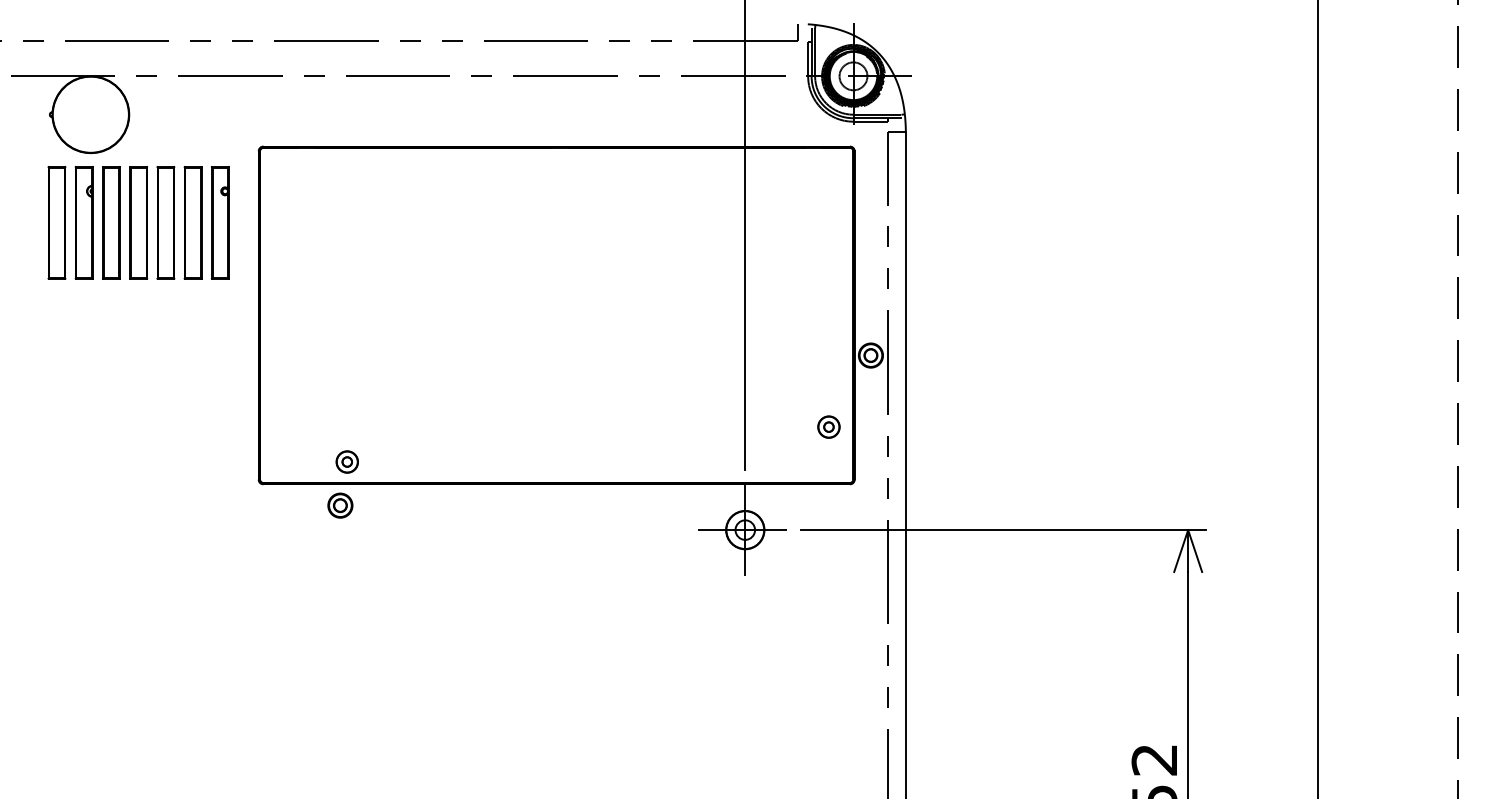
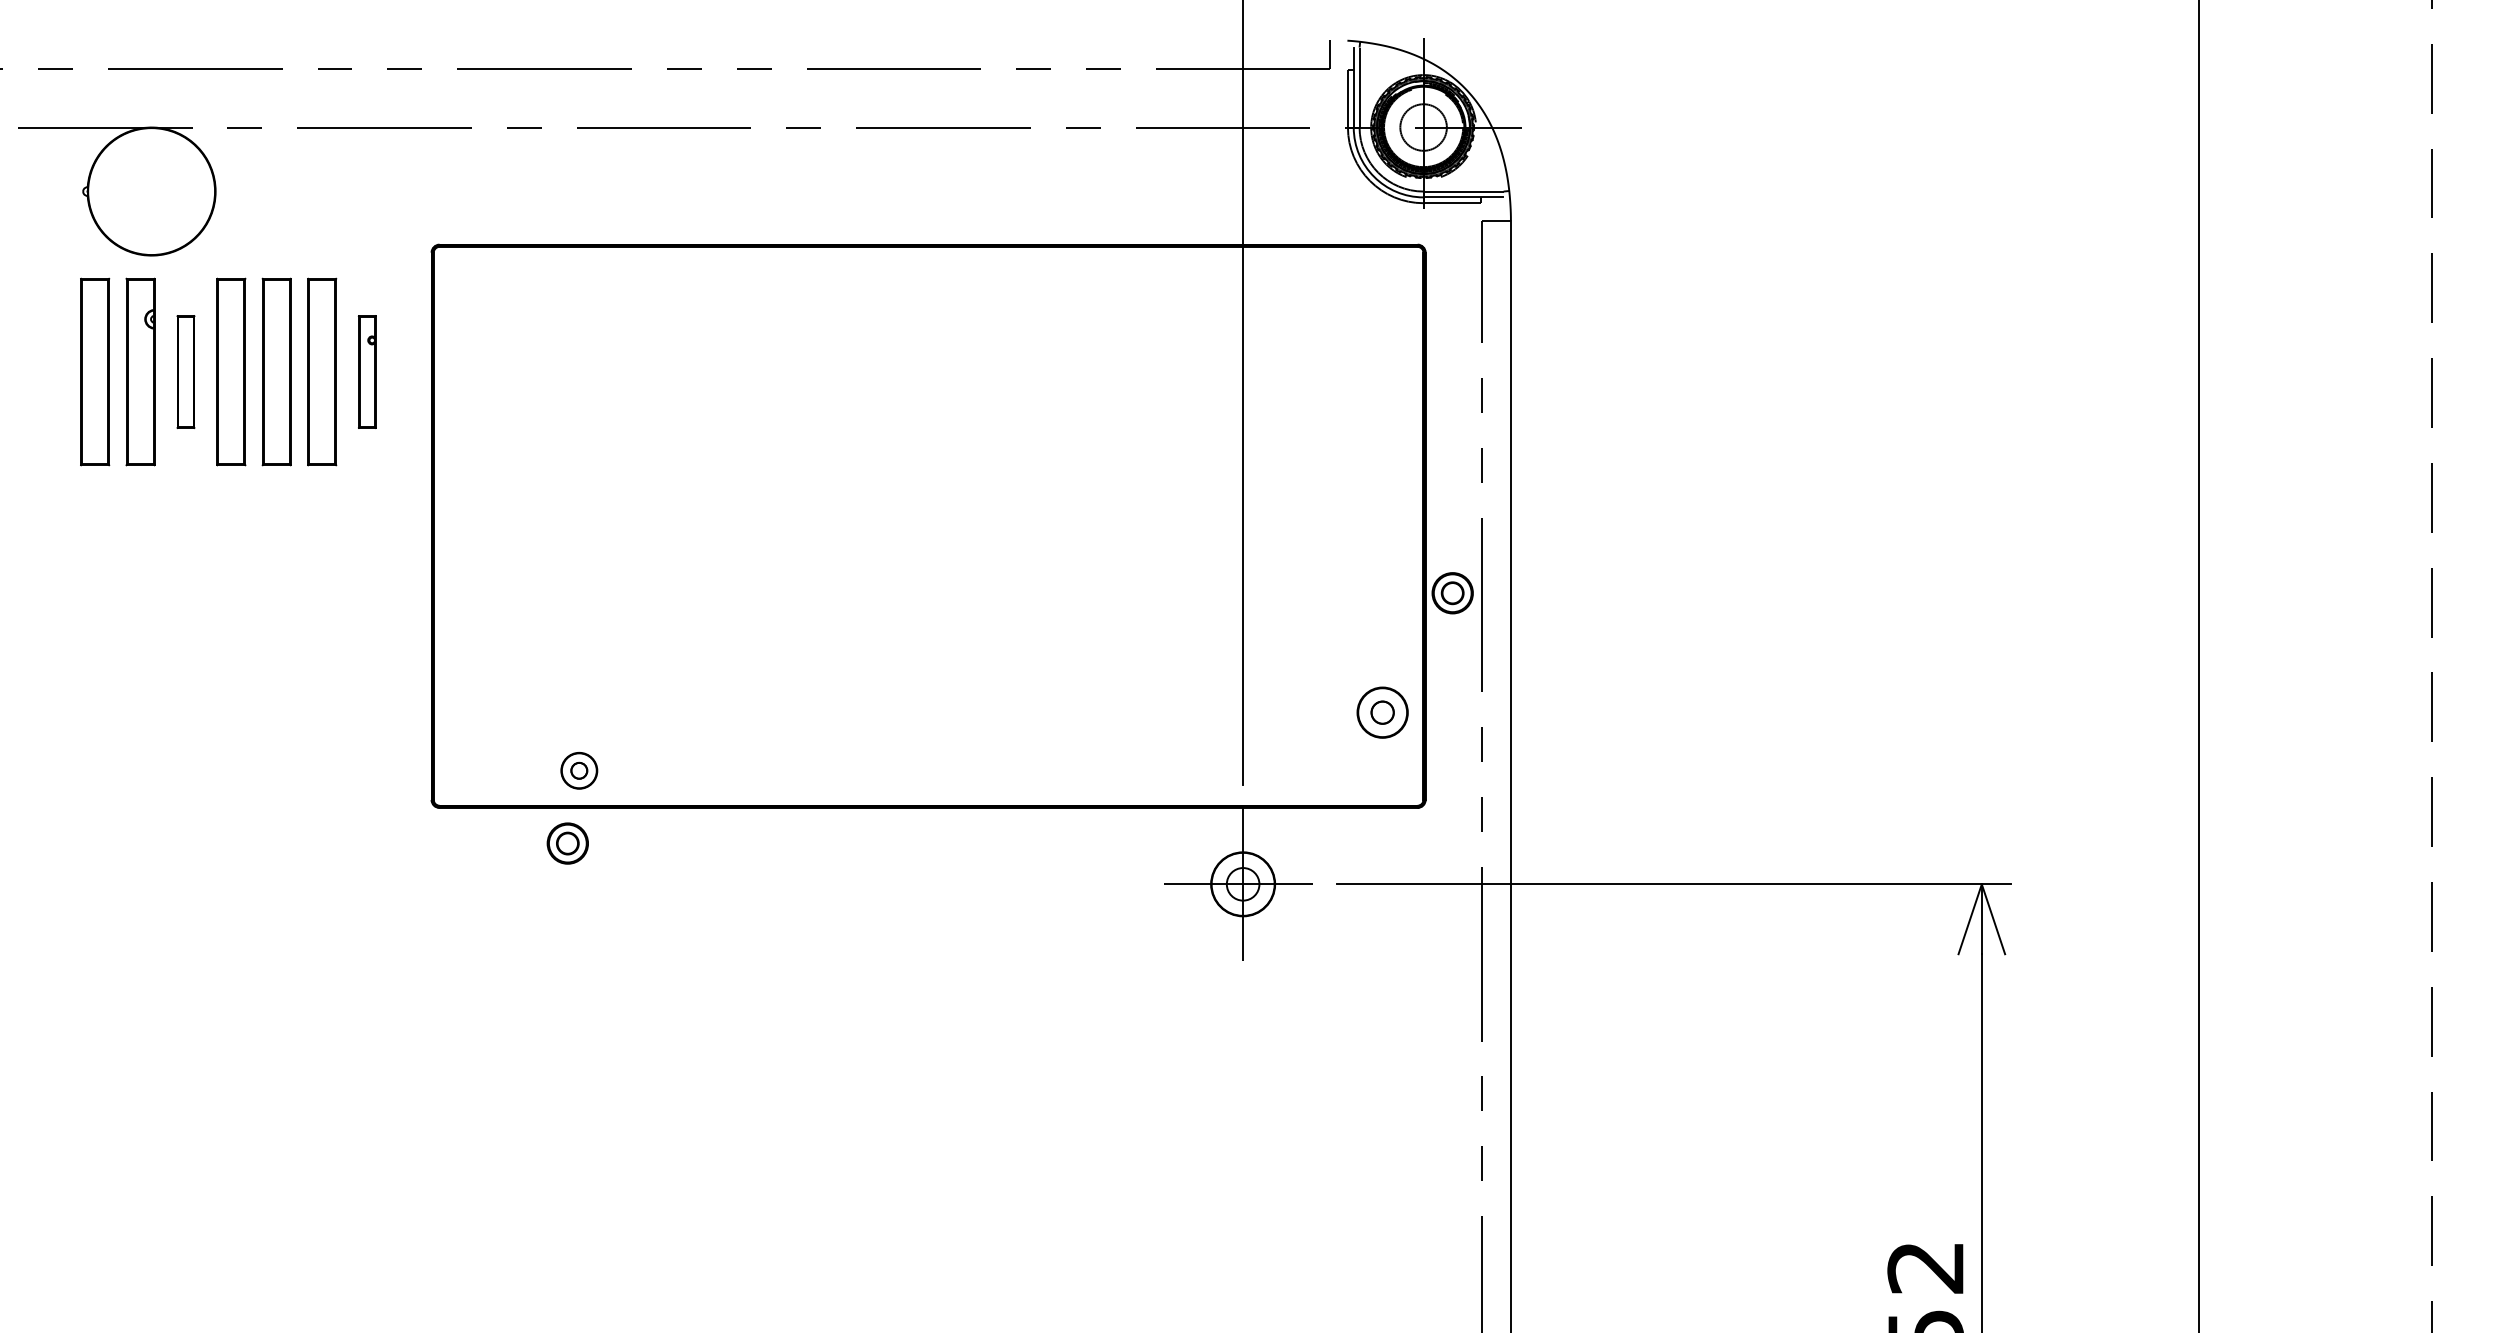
part: (111, 222) -> (186, 371), size x0.6
part: (219, 222) -> (366, 371), size x0.6
part: (828, 426) -> (1381, 711), size x1.4

